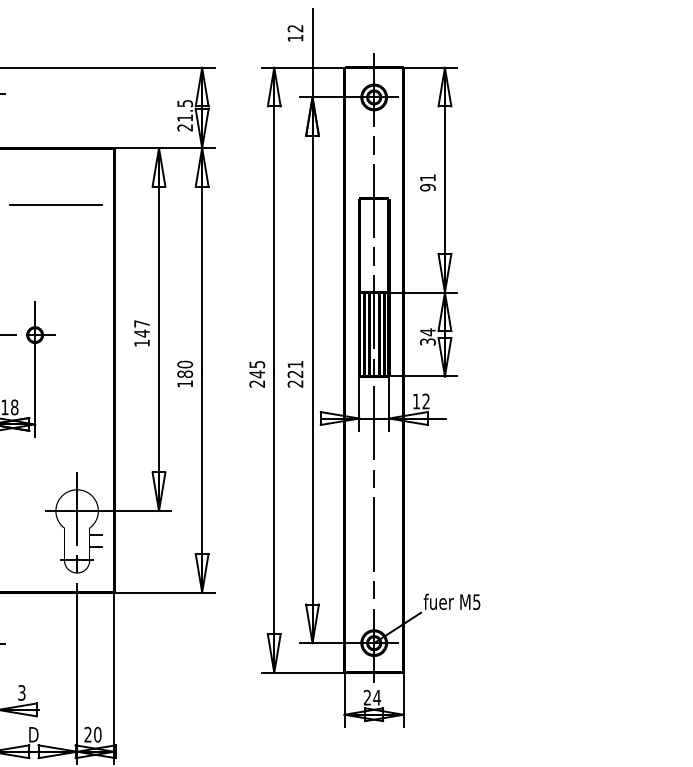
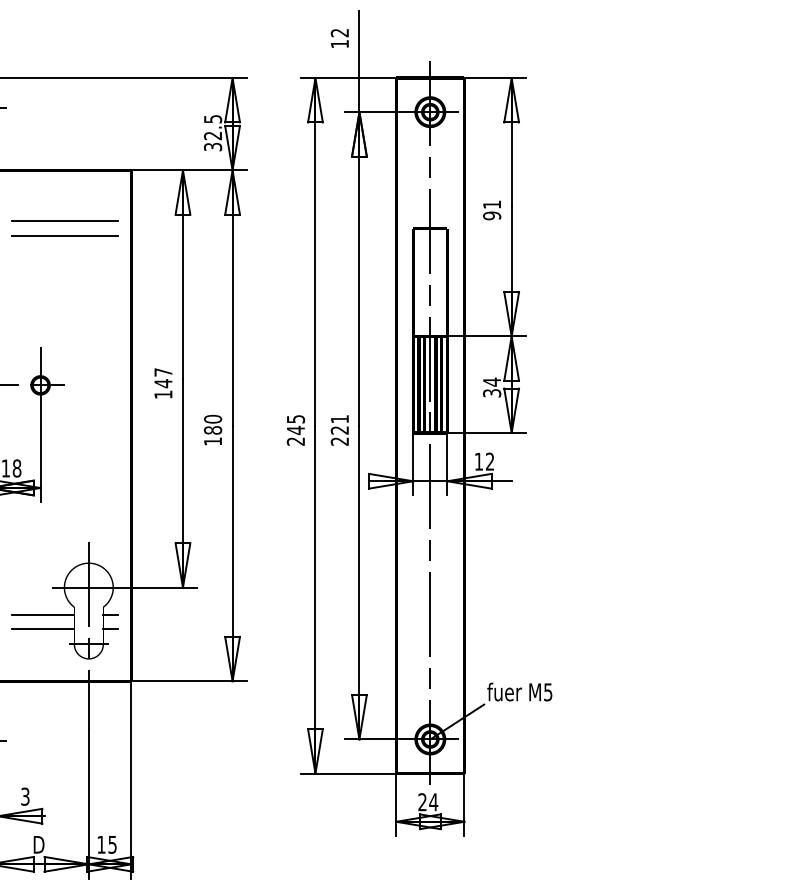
text: (184, 122) -> (212, 141), 21.5 -> 32.5
line: (55, 192) -> (64, 221), added
line: (37, 534) -> (43, 614), added
line: (37, 547) -> (43, 629), added
text: (92, 734) -> (106, 844), 20 -> 15

